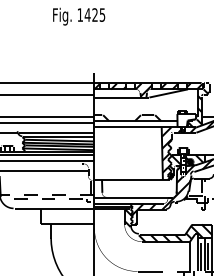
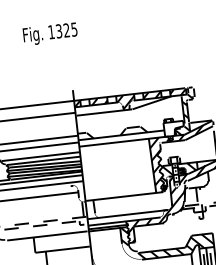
text: (87, 14) -> (58, 30), 1425 -> 1325

